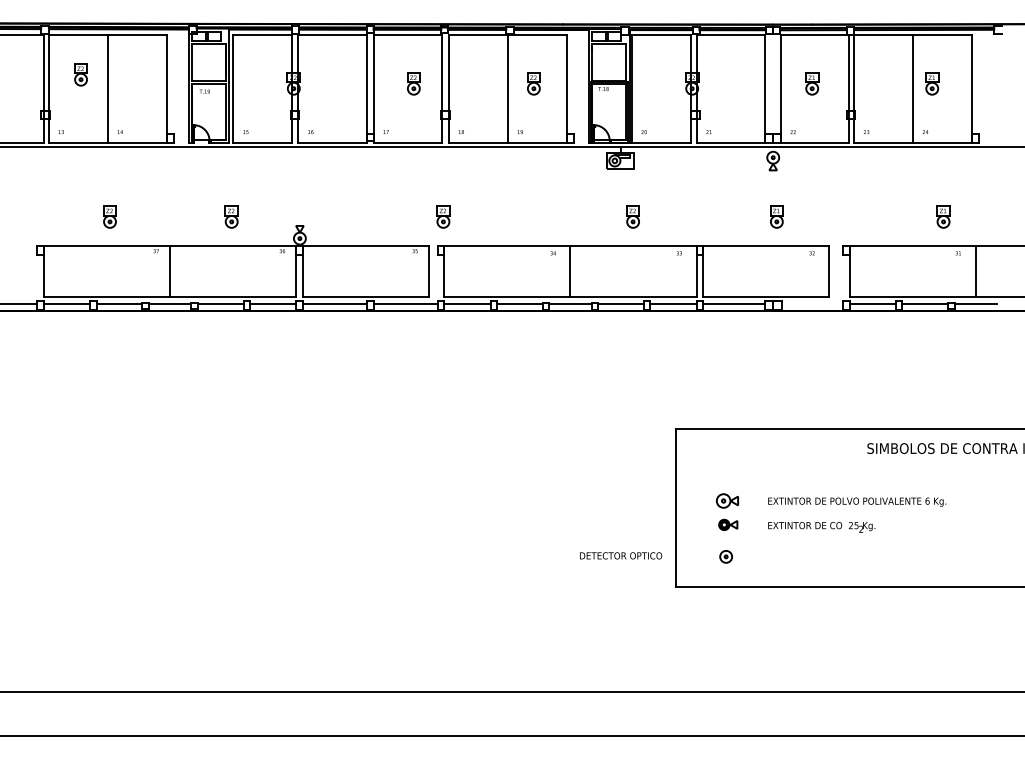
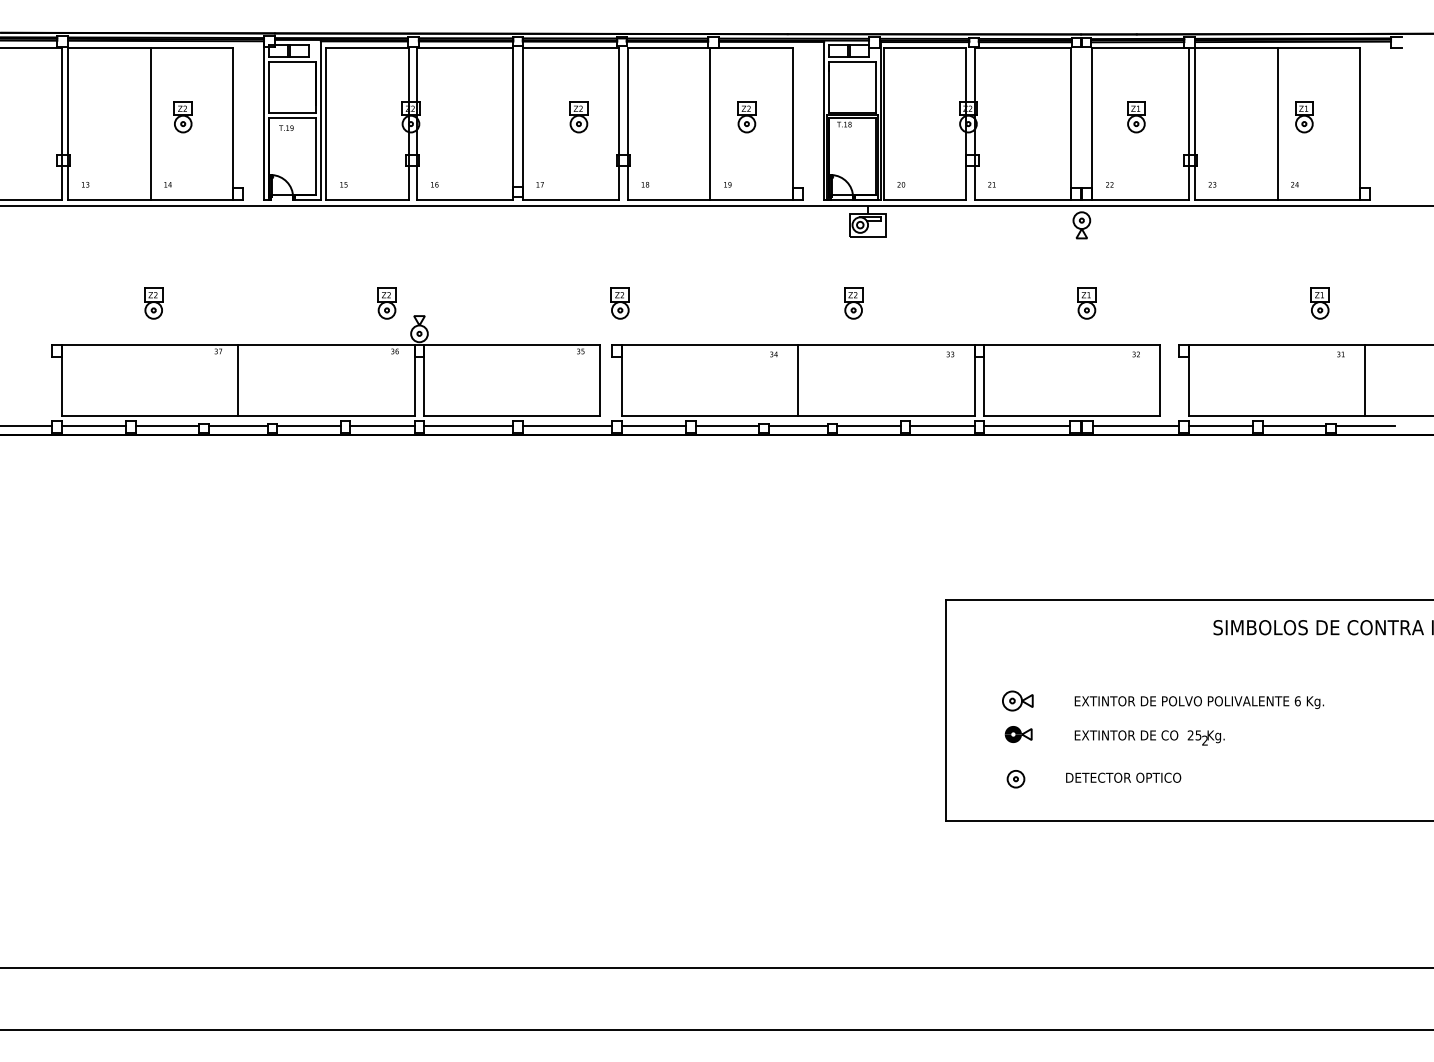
part: (80, 74) -> (182, 116), moved
part: (231, 216) -> (386, 302), moved
part: (632, 216) -> (852, 302), moved
line: (811, 304) -> (1135, 426), added
text: (621, 555) -> (1124, 777), moved

